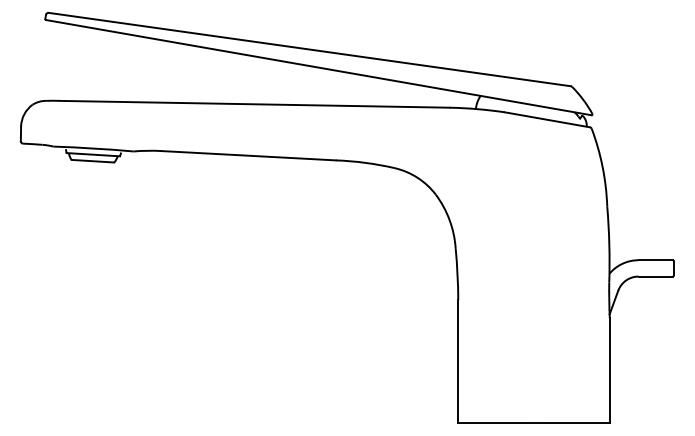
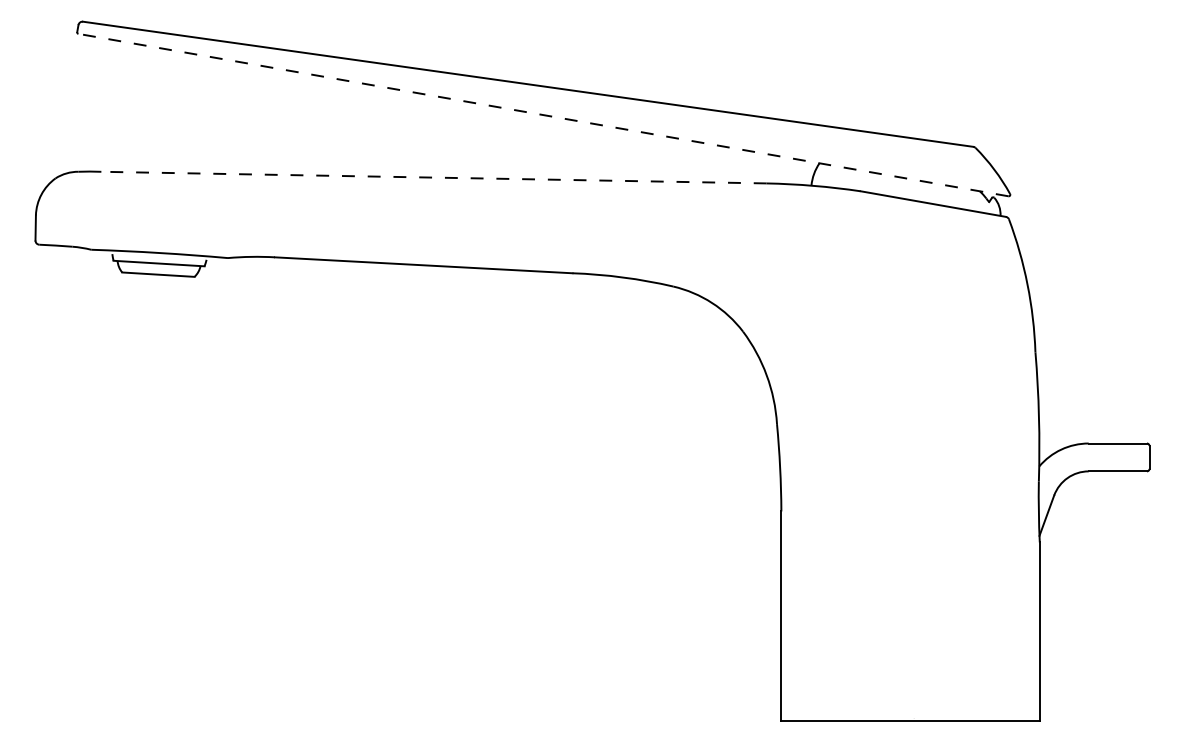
line: (318, 67) -> (543, 114), solid -> dashed
line: (254, 104) -> (433, 177), solid -> dashed

